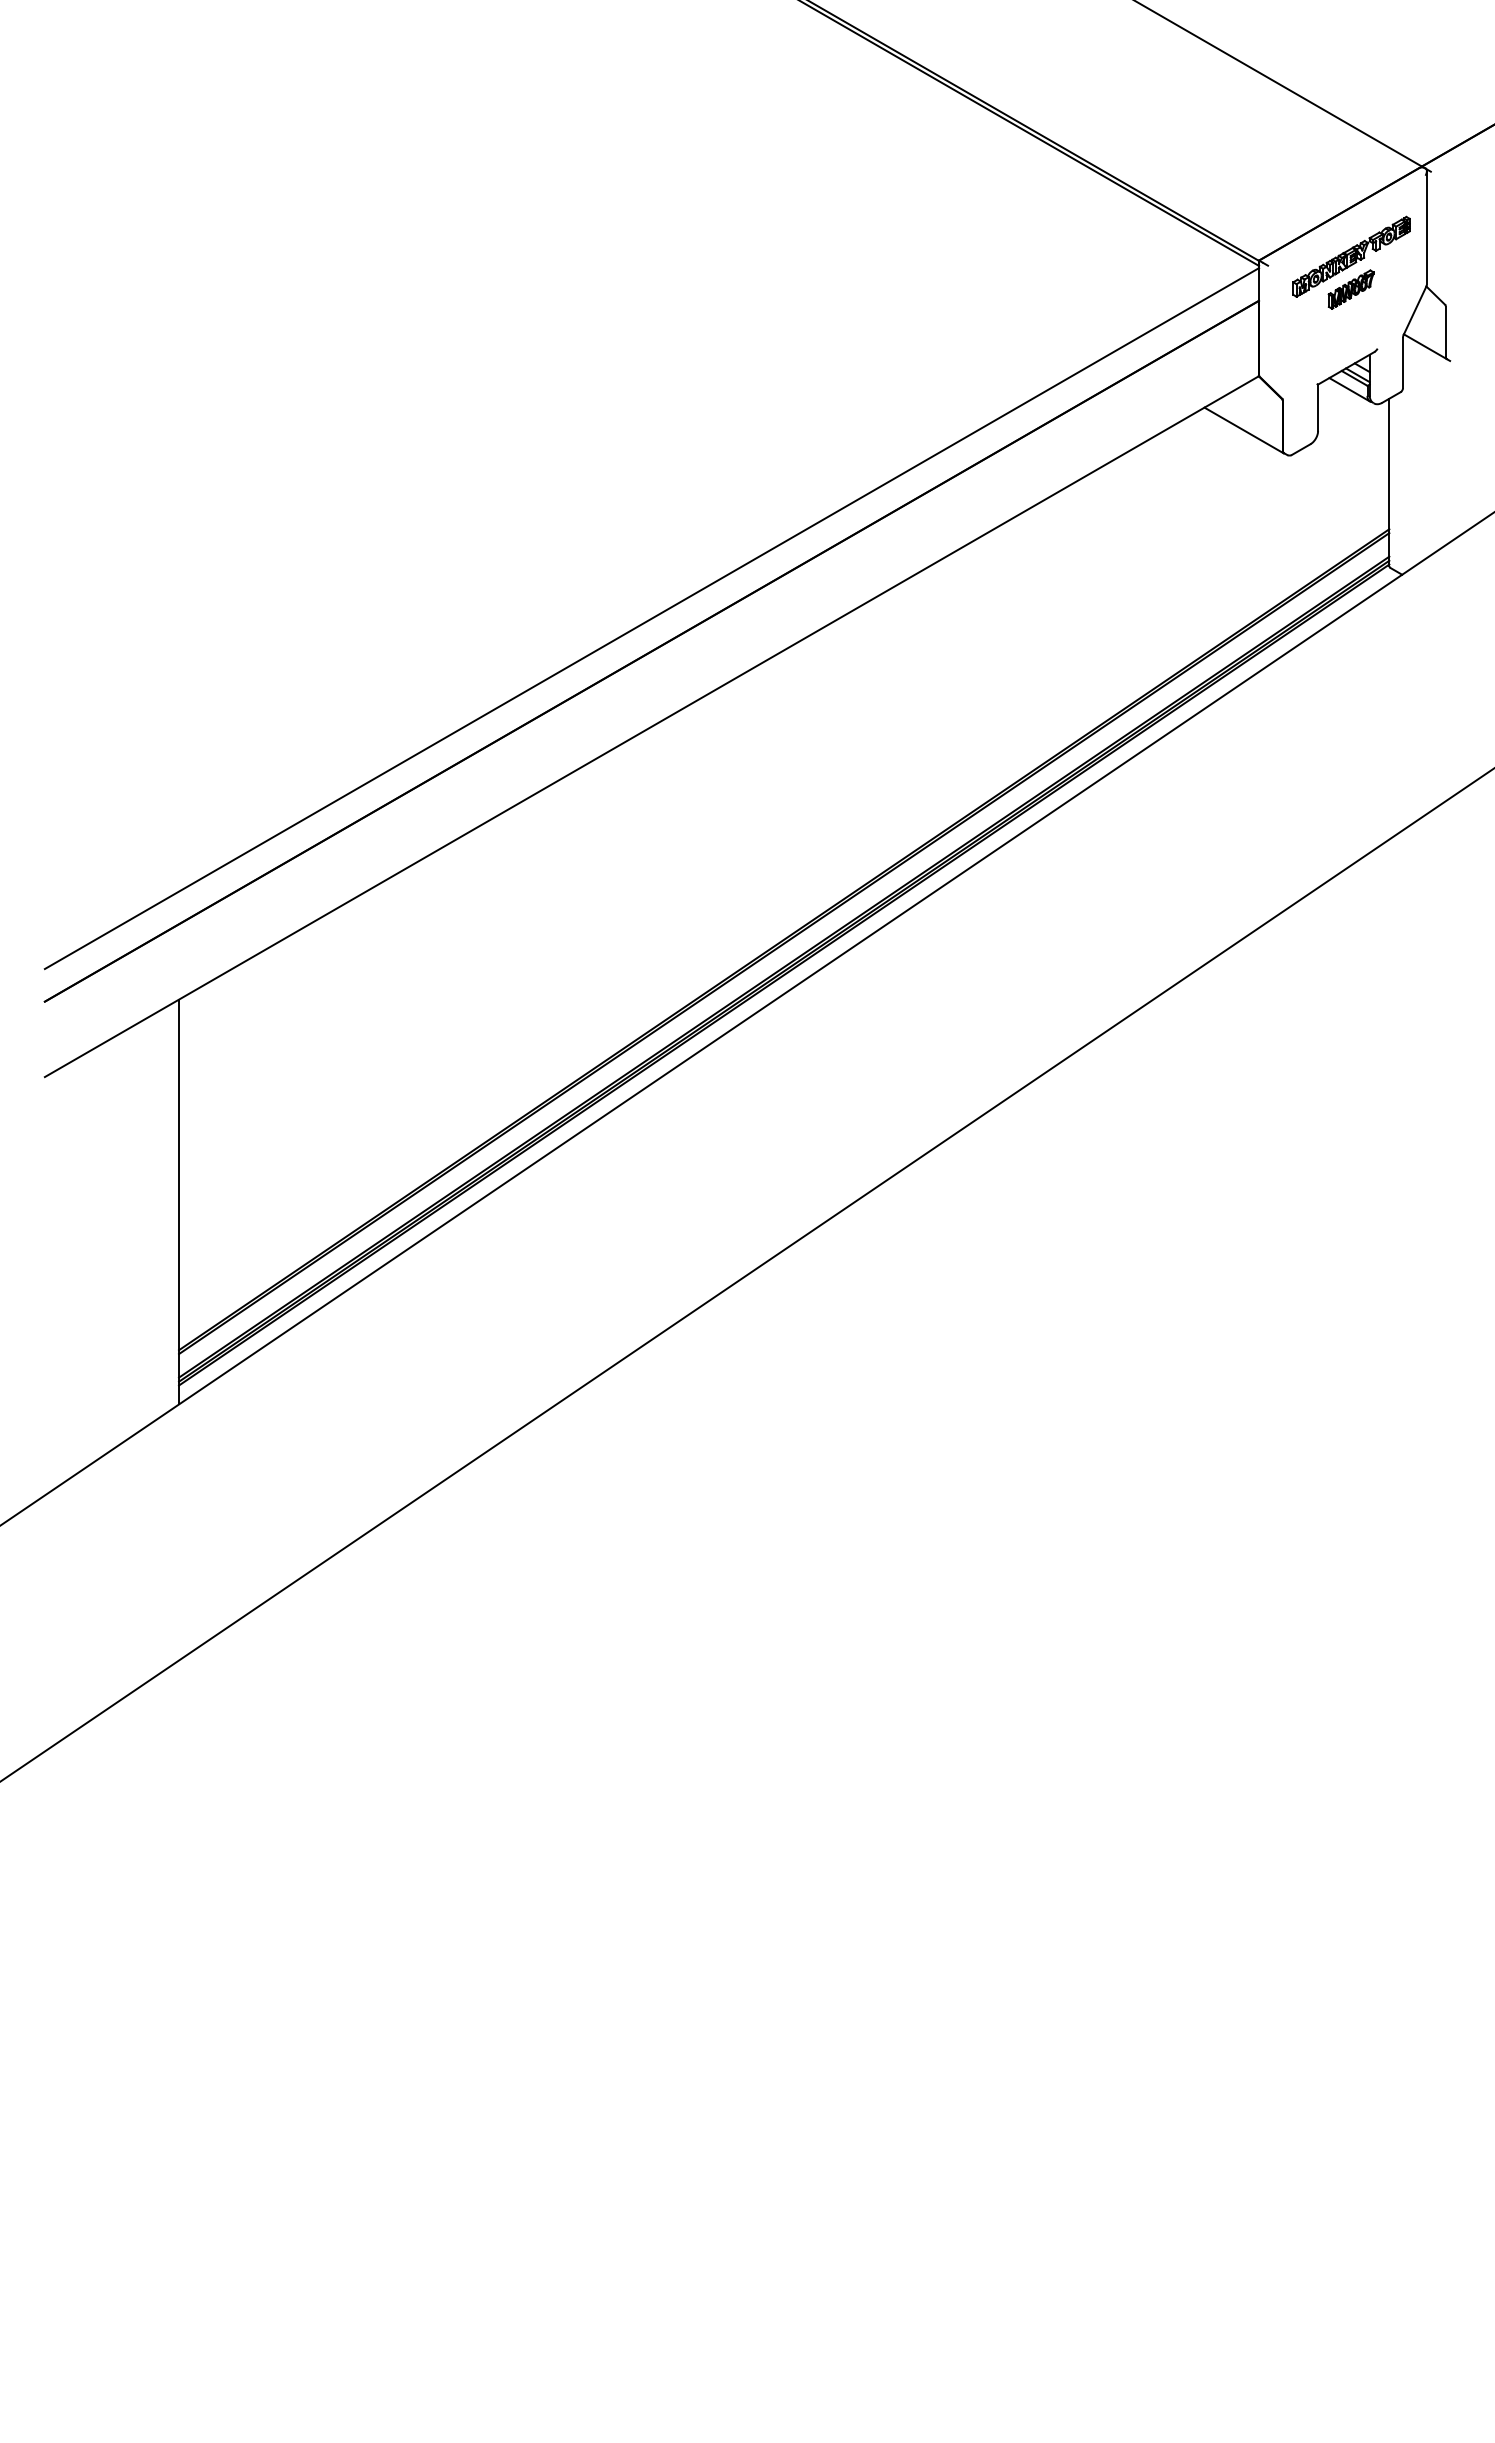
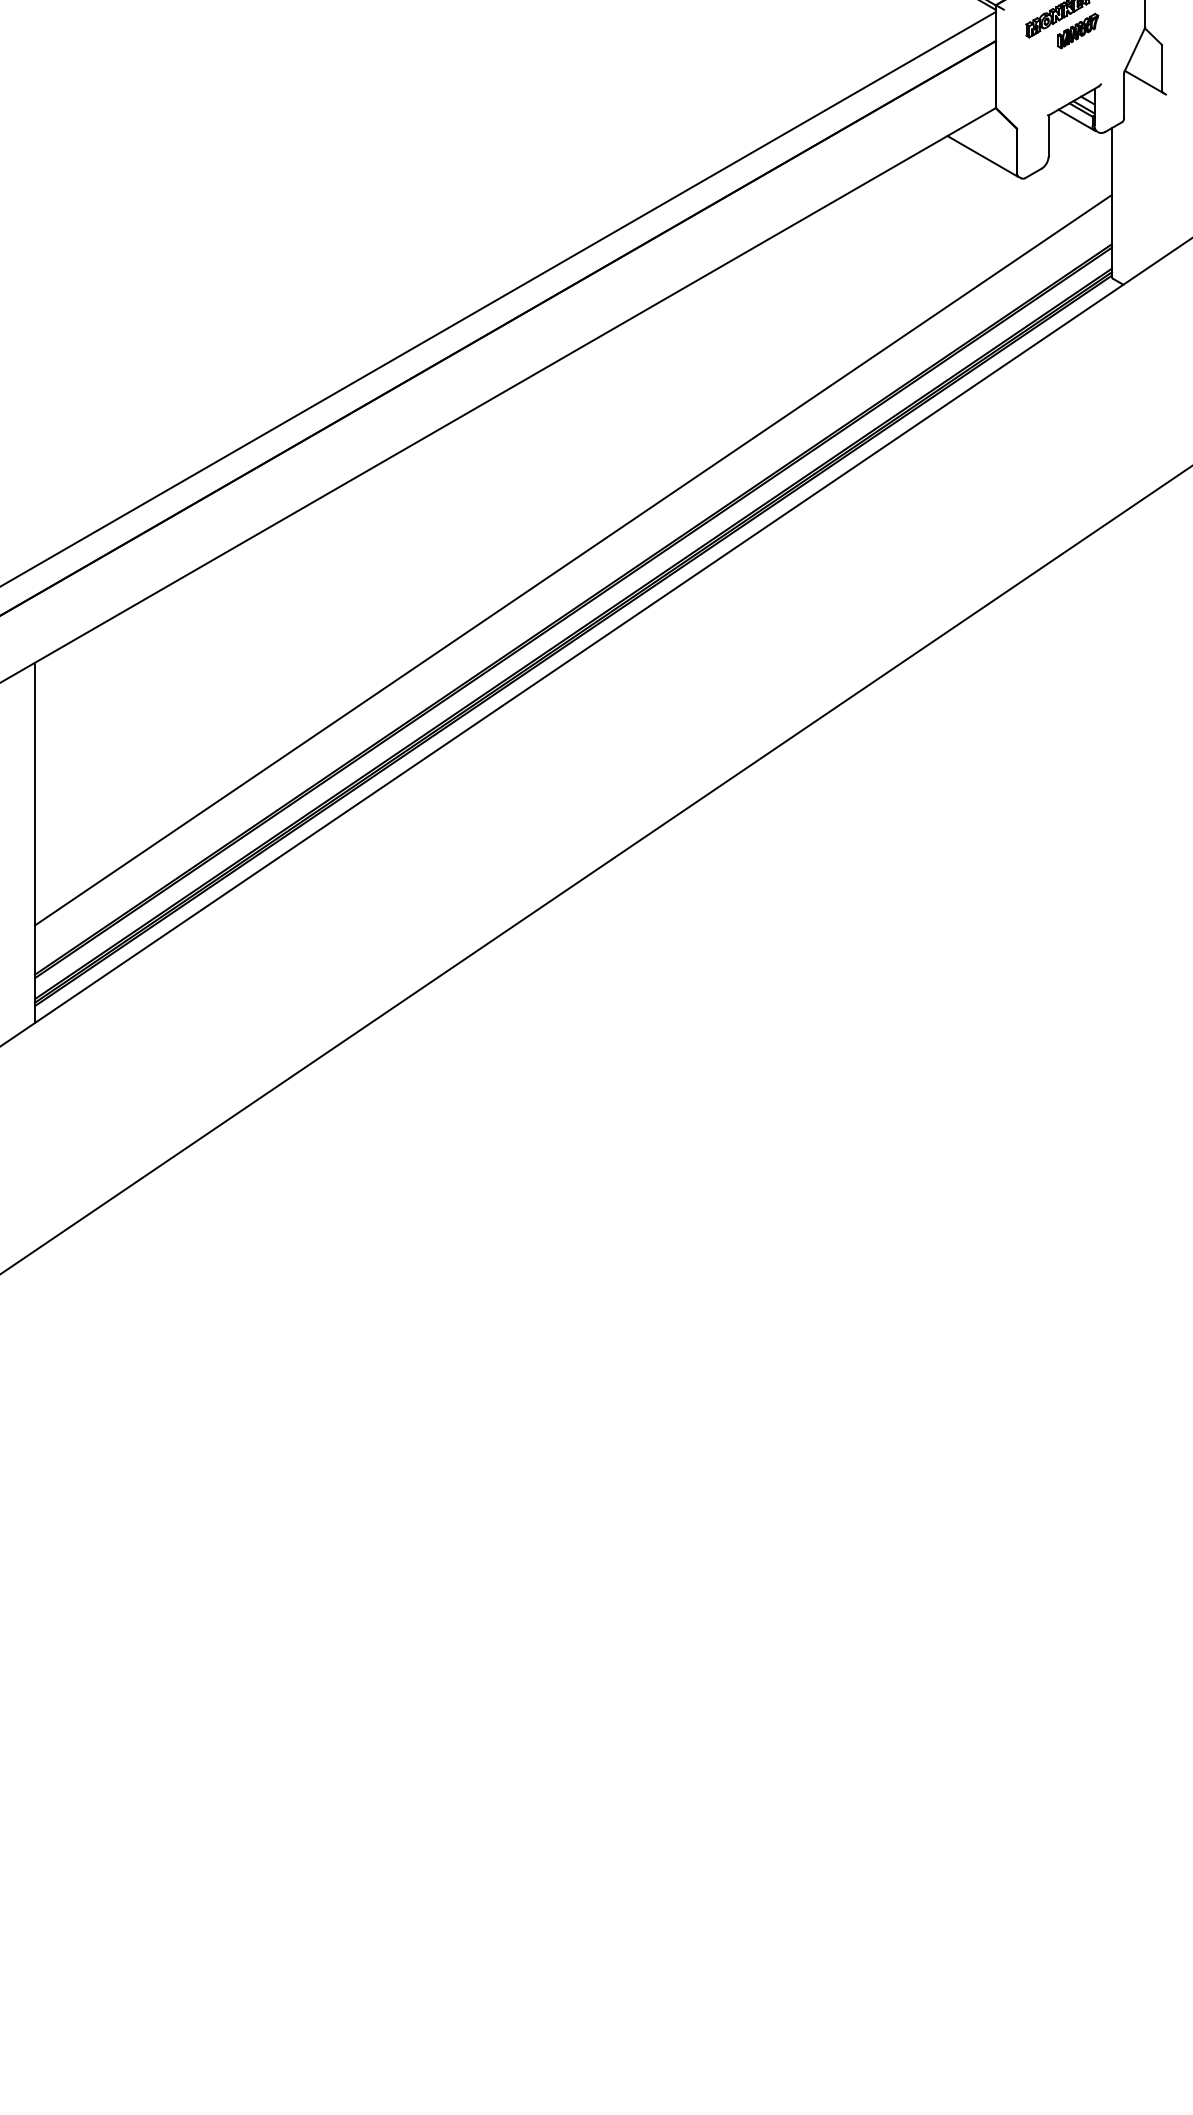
line: (784, 883) -> (573, 559), added

